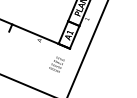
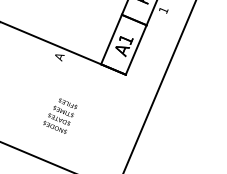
text: (56, 64) -> (59, 115), moved

